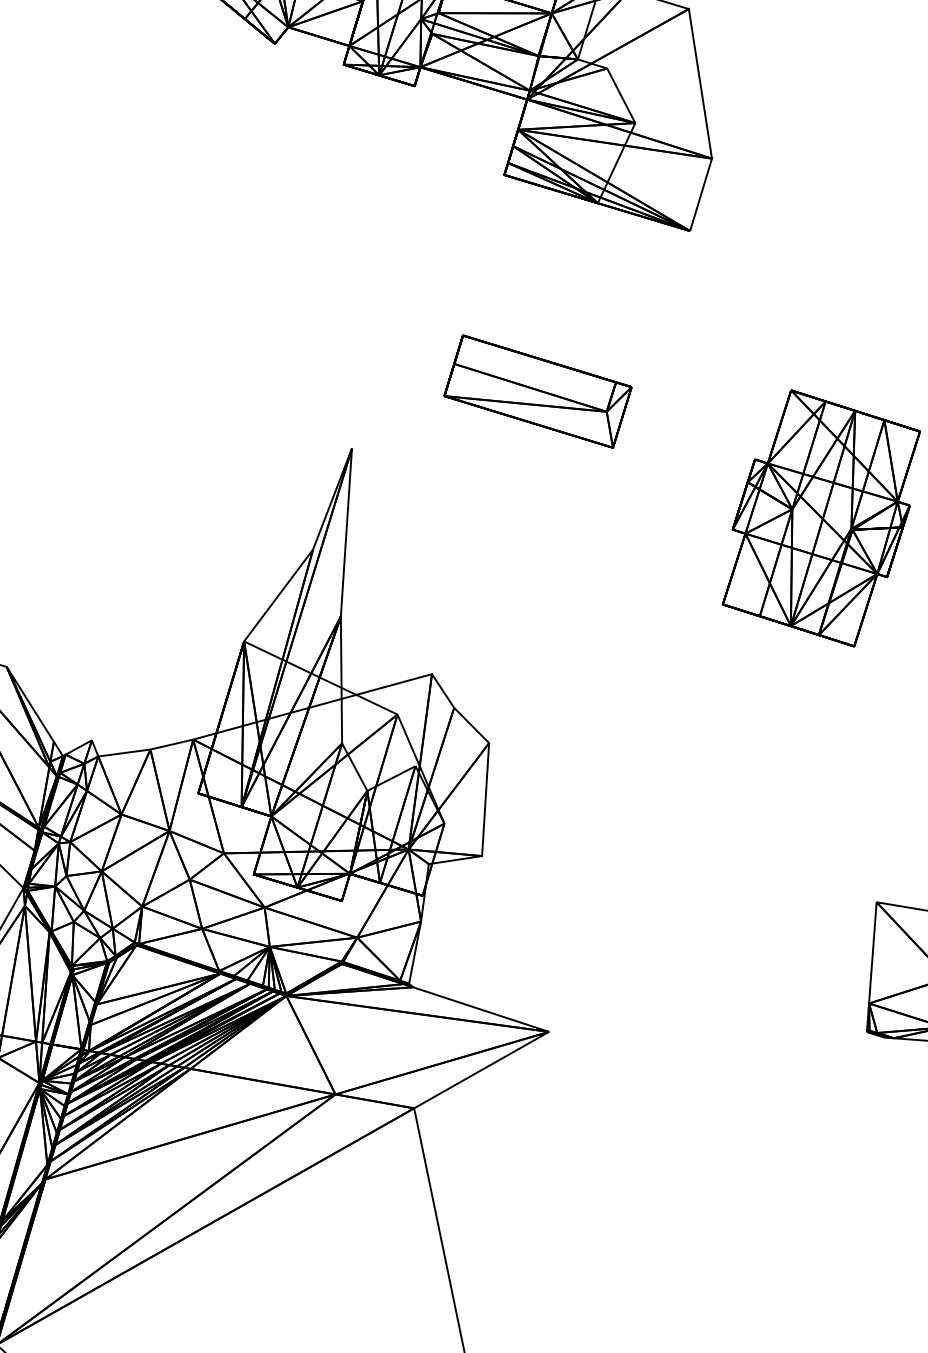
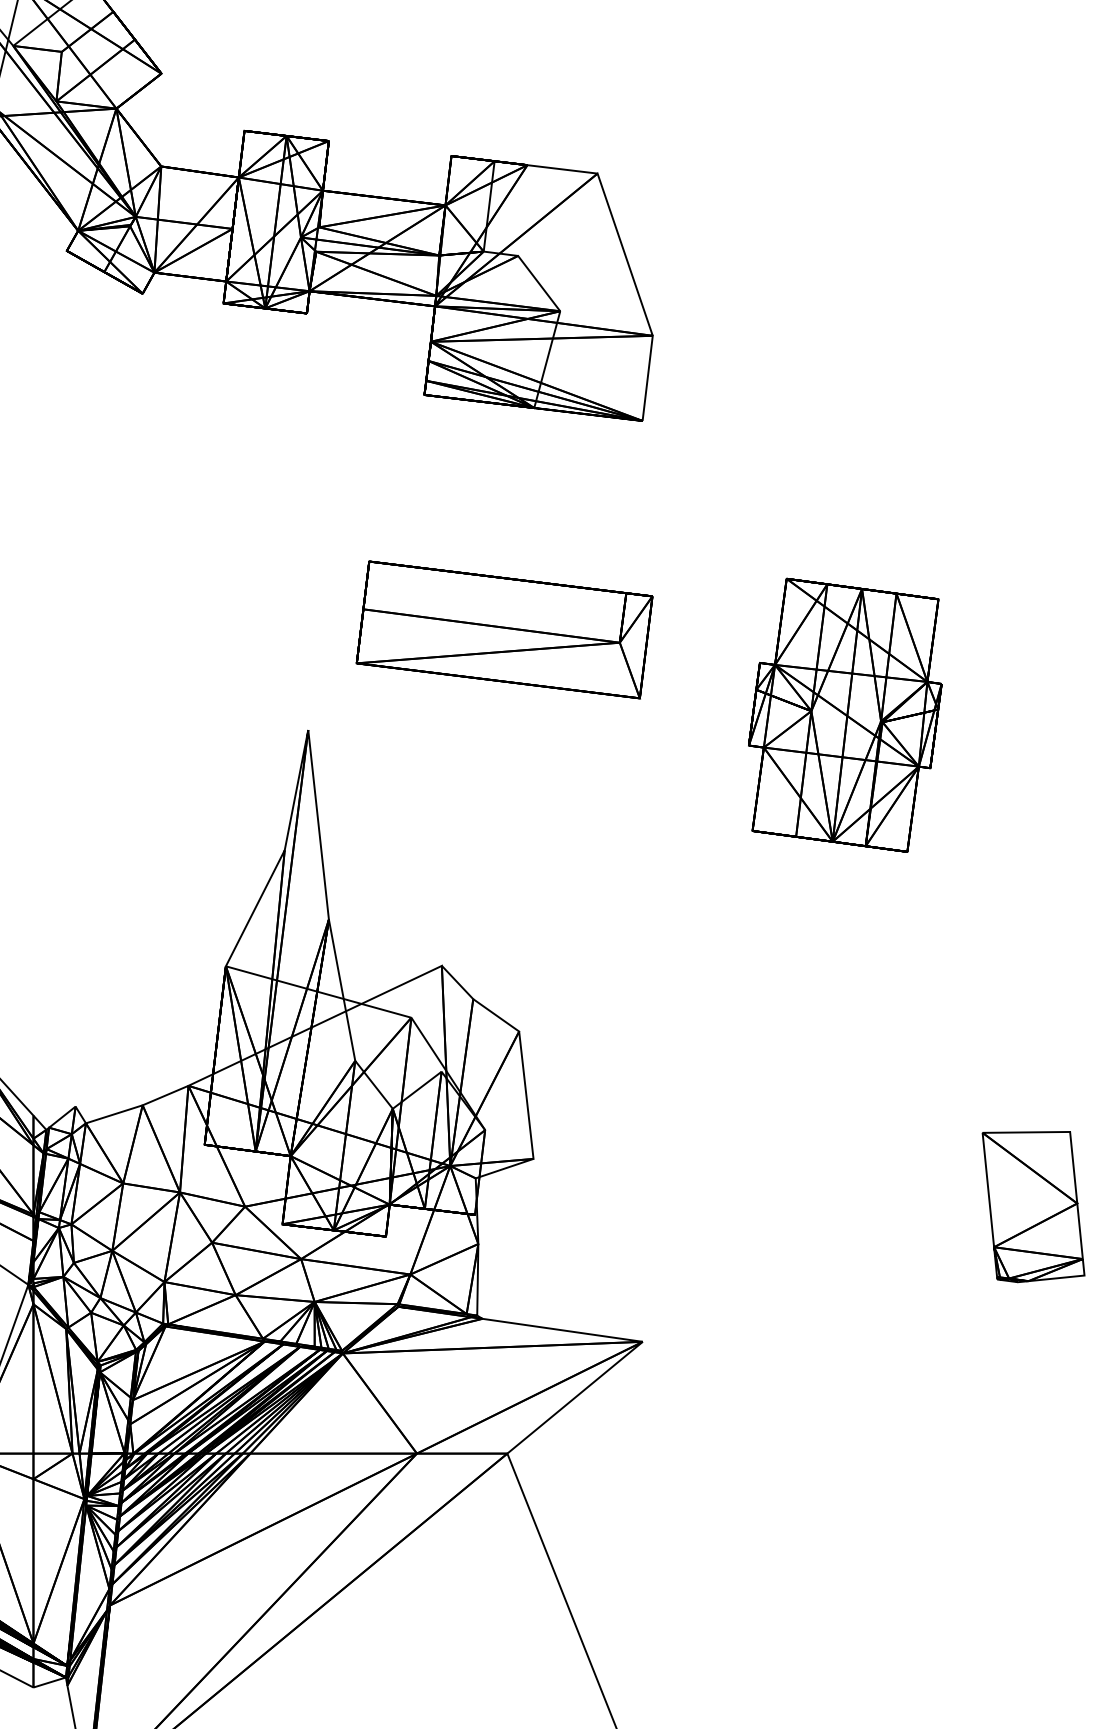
part: (538, 391) -> (504, 629), size x1.43

